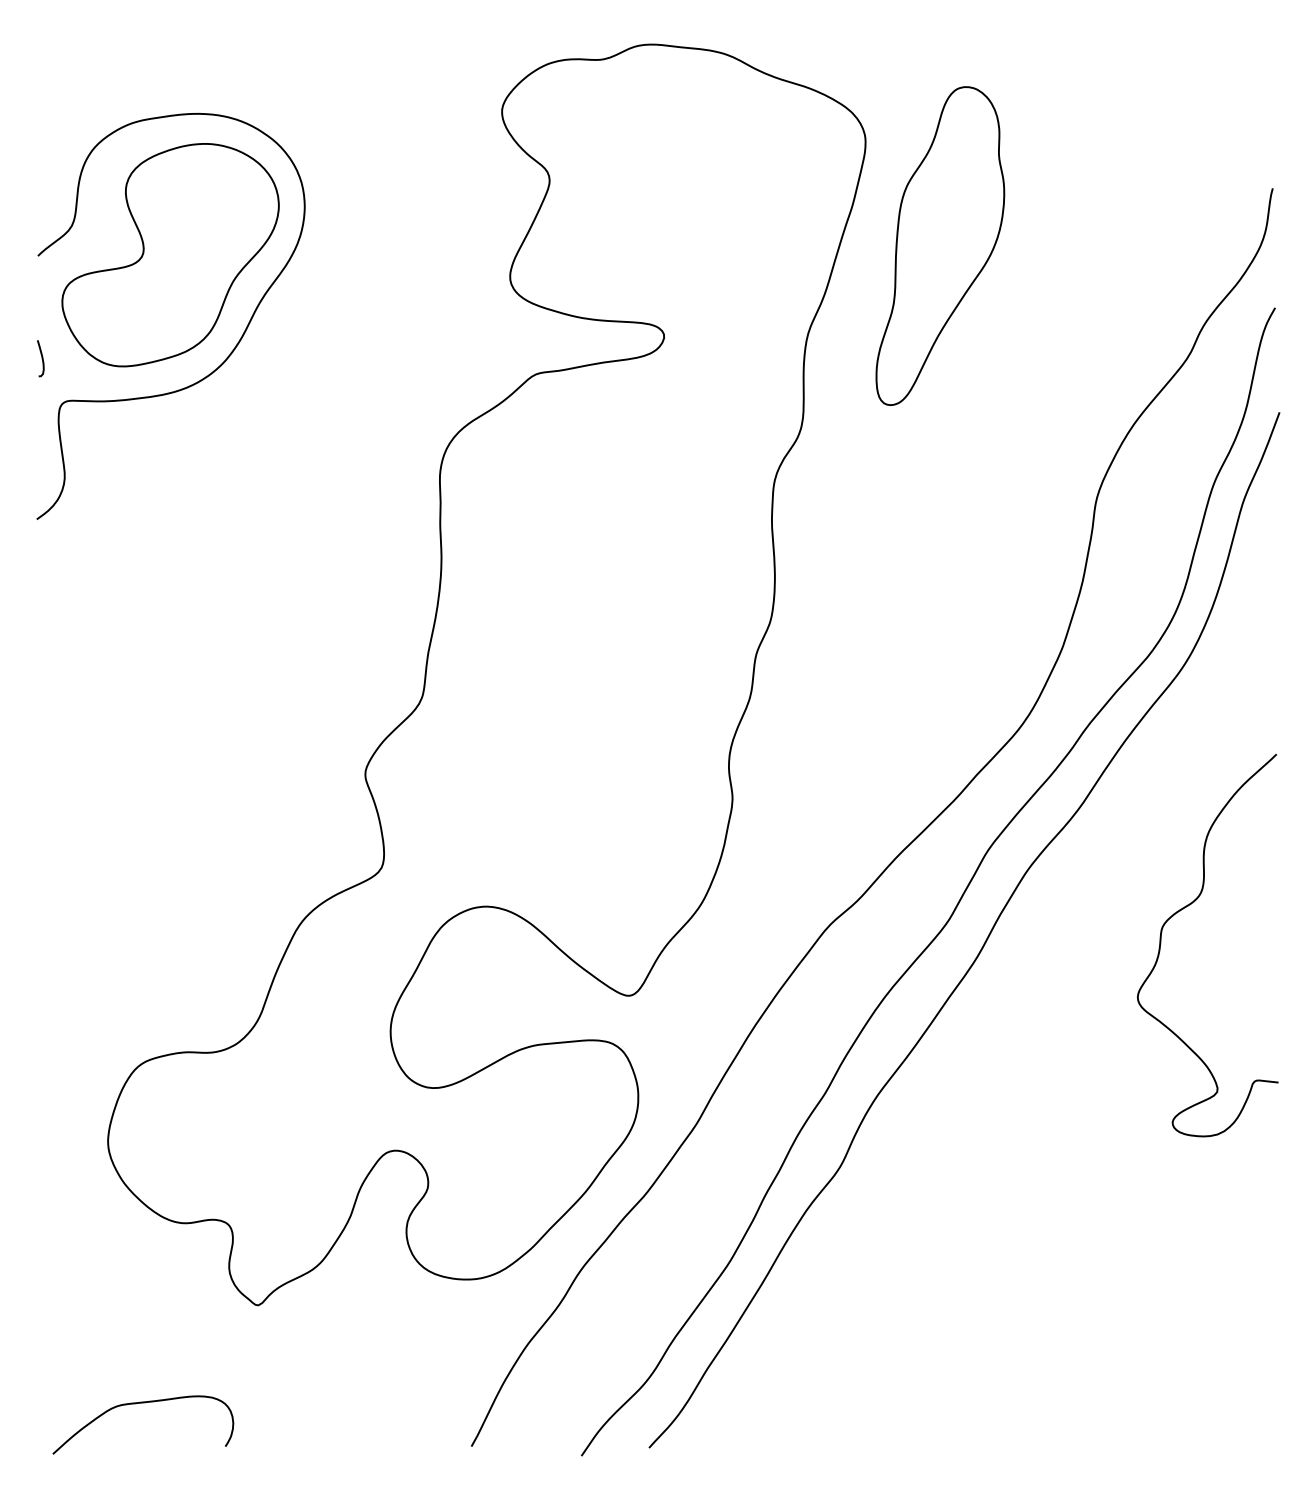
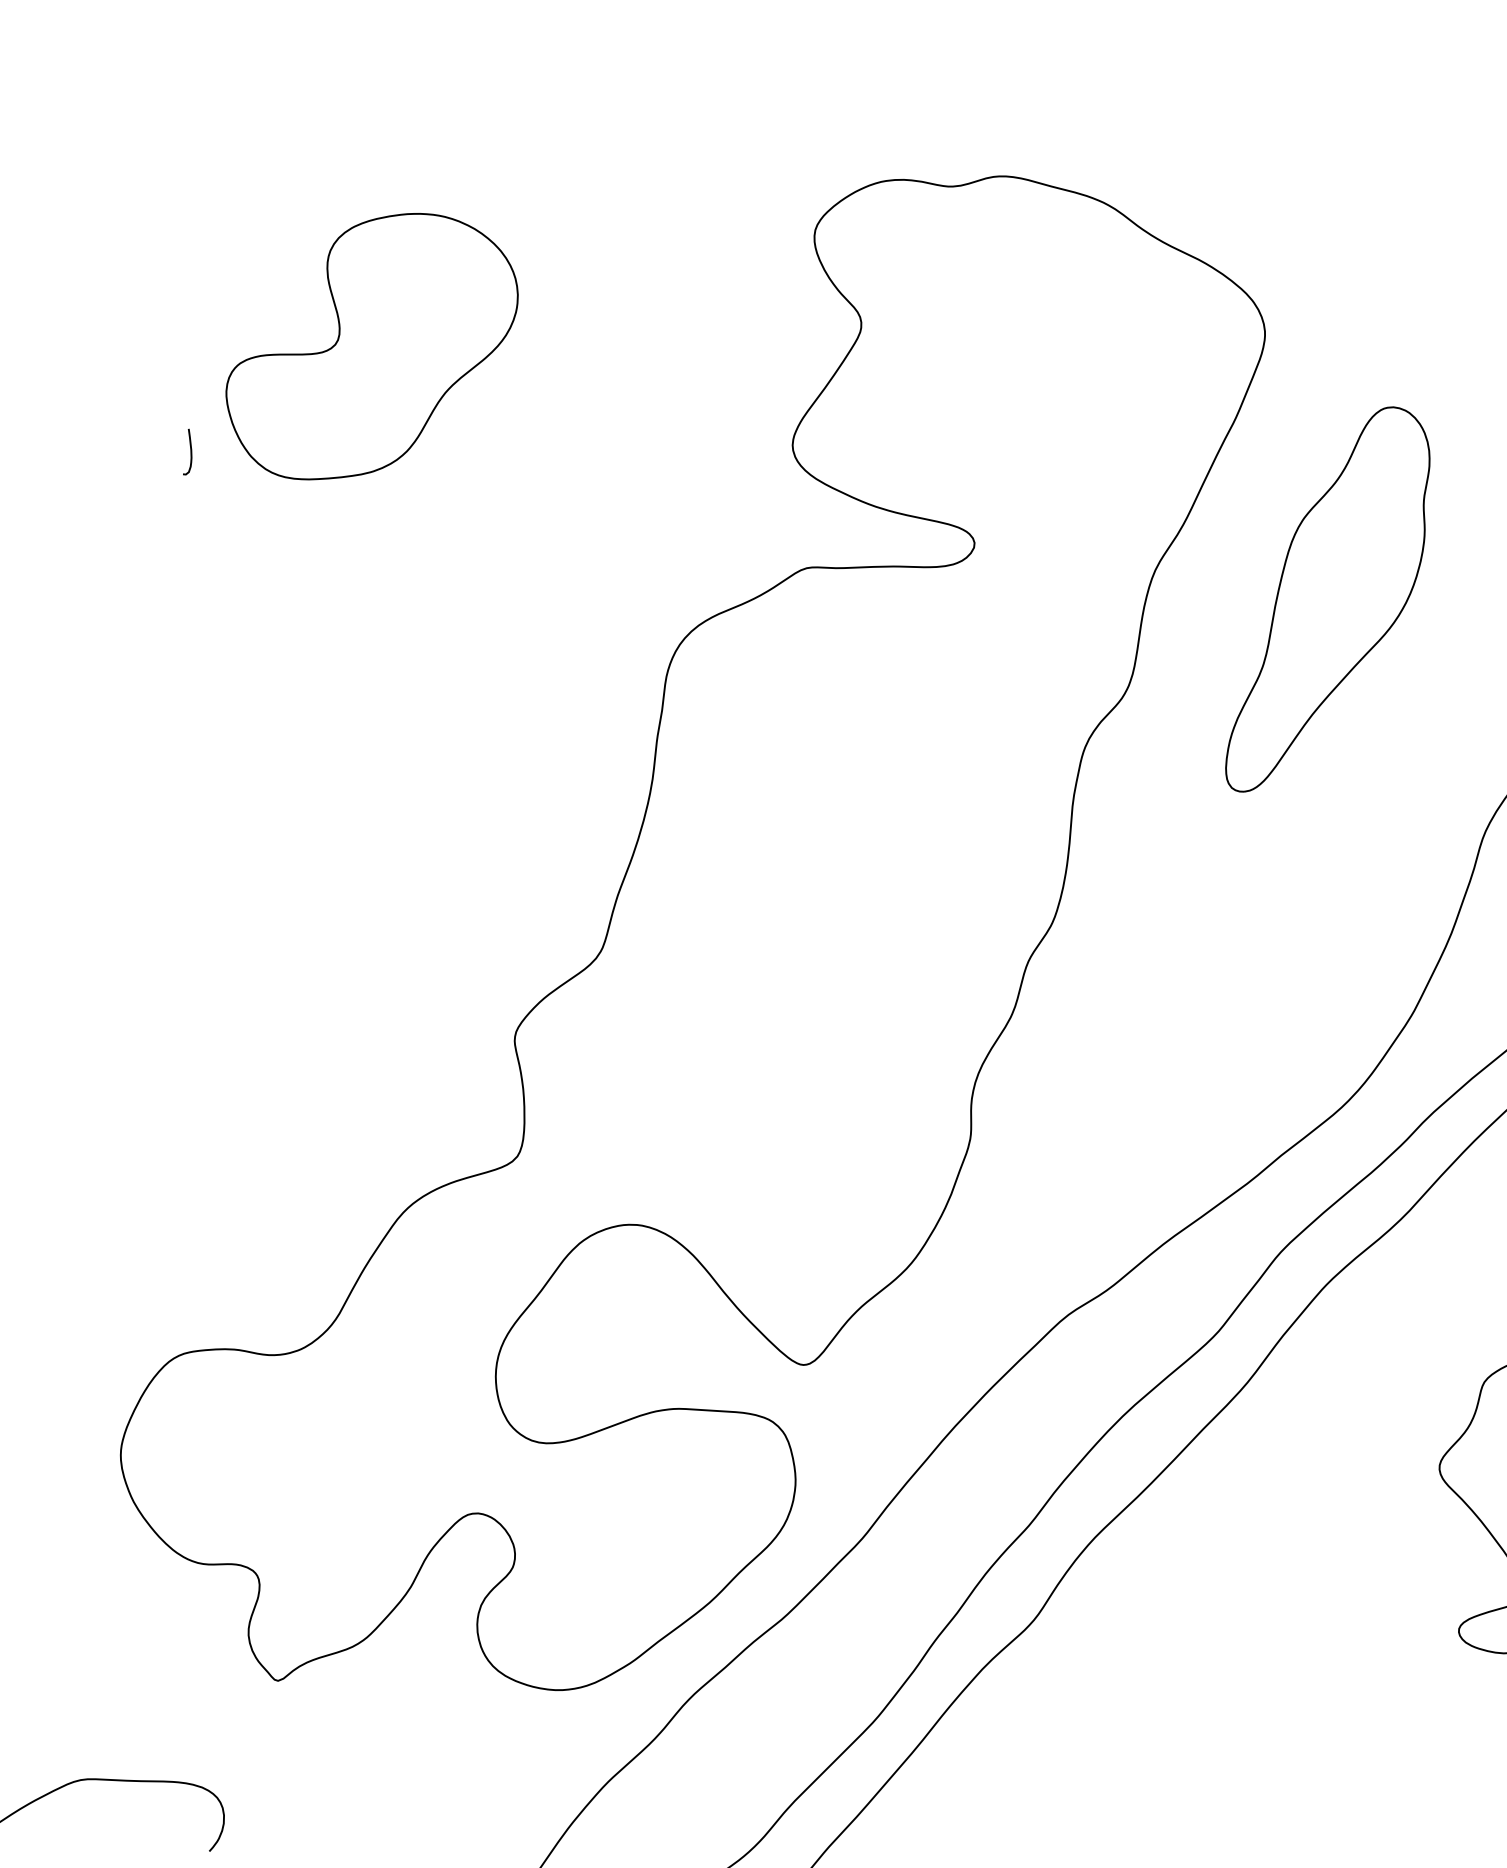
part: (940, 245) -> (1333, 601), moved
curve: (214, 369) -> (404, 499), removed

